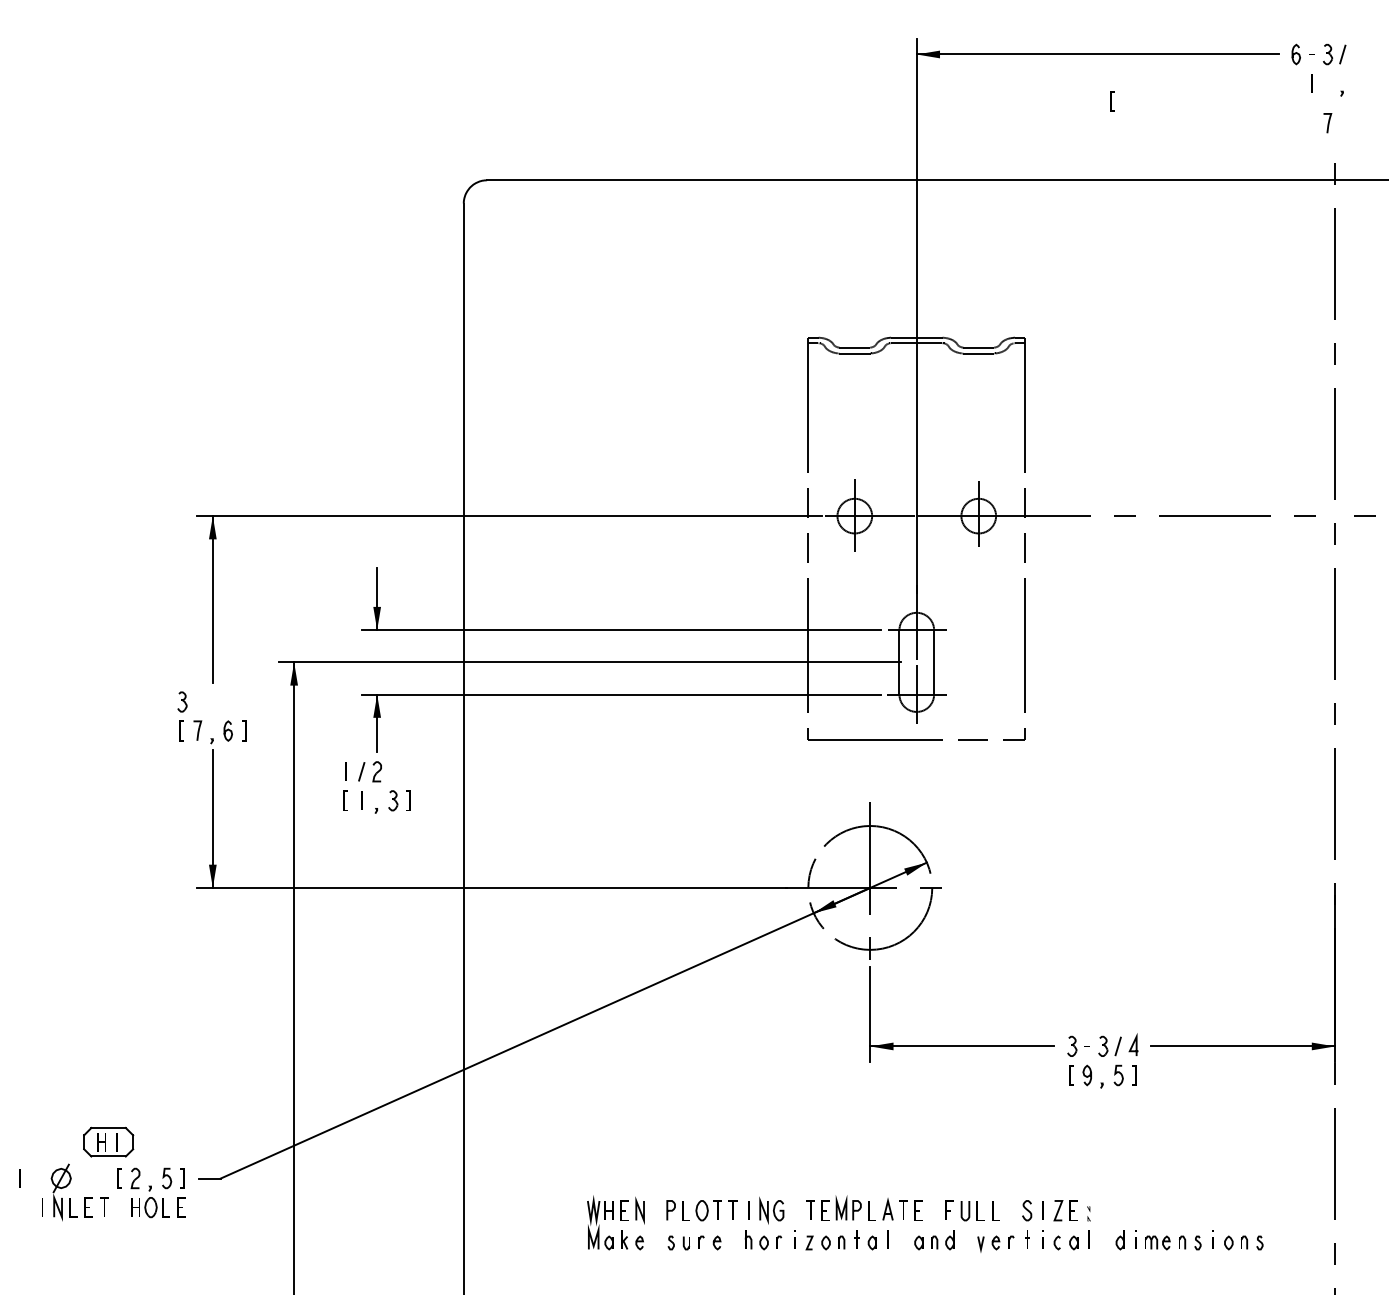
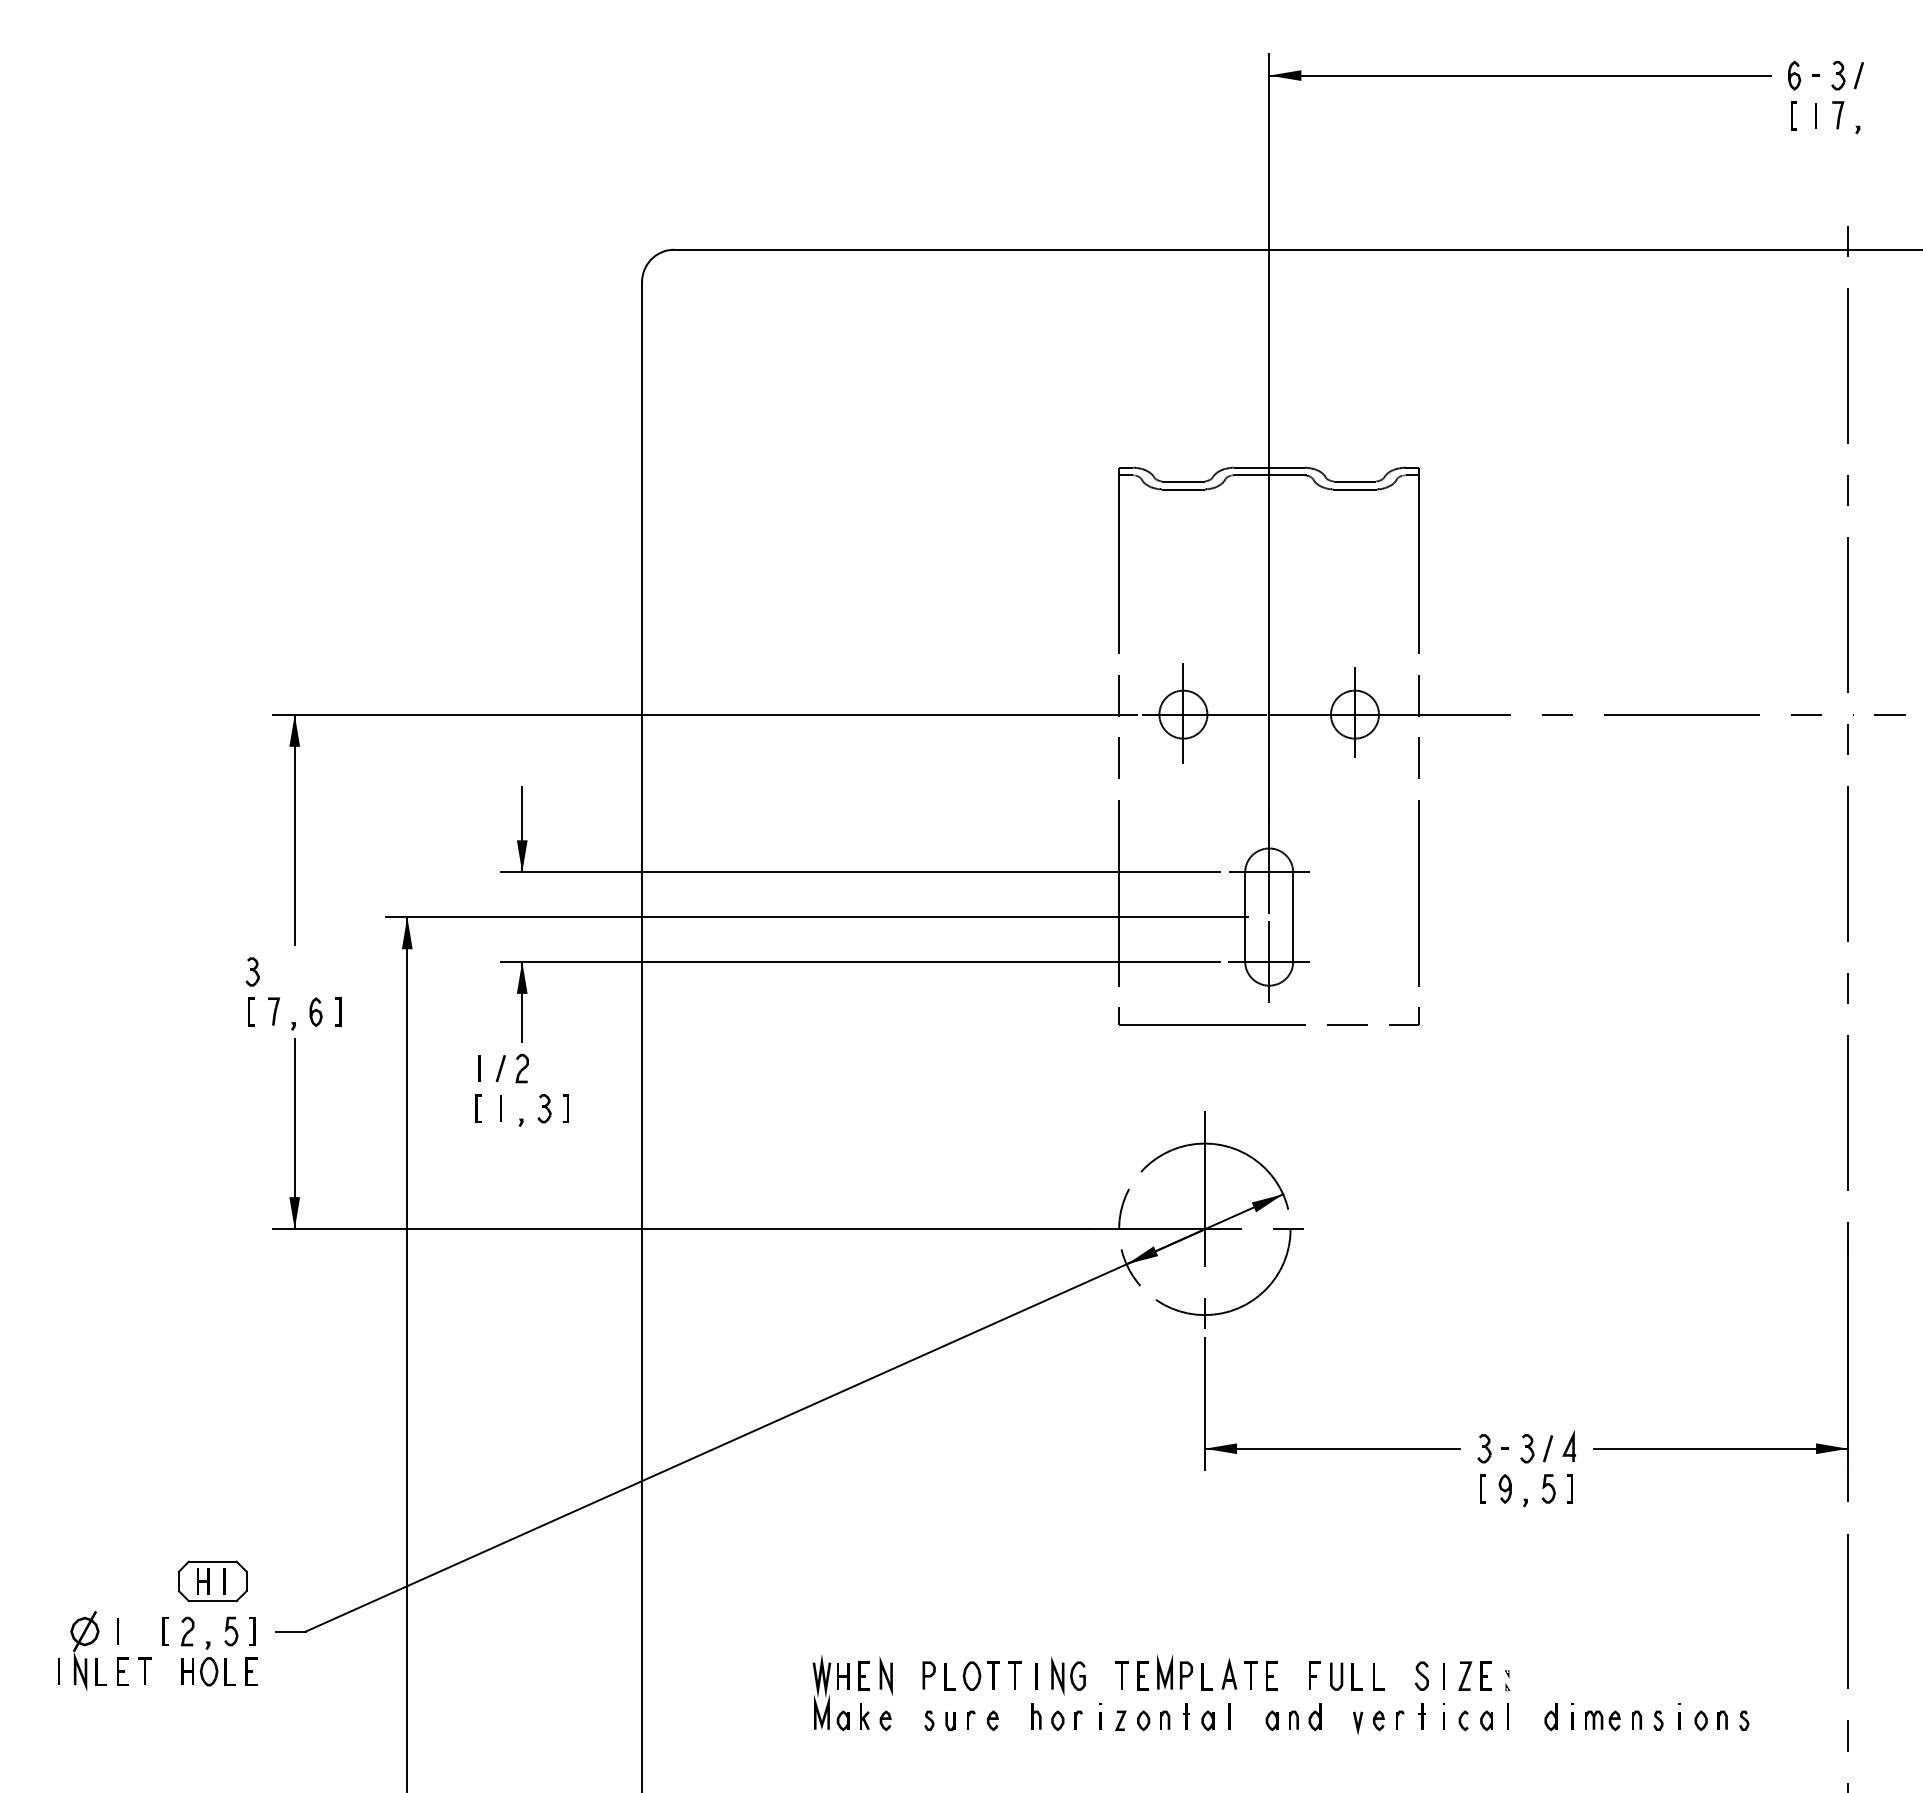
line: (1111, 101) -> (1792, 115), moved
curve: (1327, 123) -> (1837, 115), moved
part: (108, 1141) -> (212, 1580), moved
line: (19, 1178) -> (117, 1631), moved

